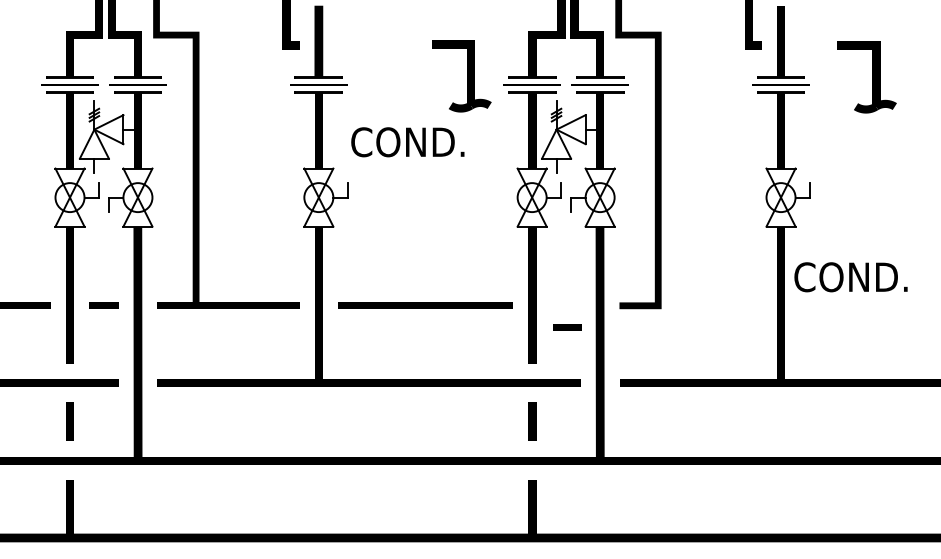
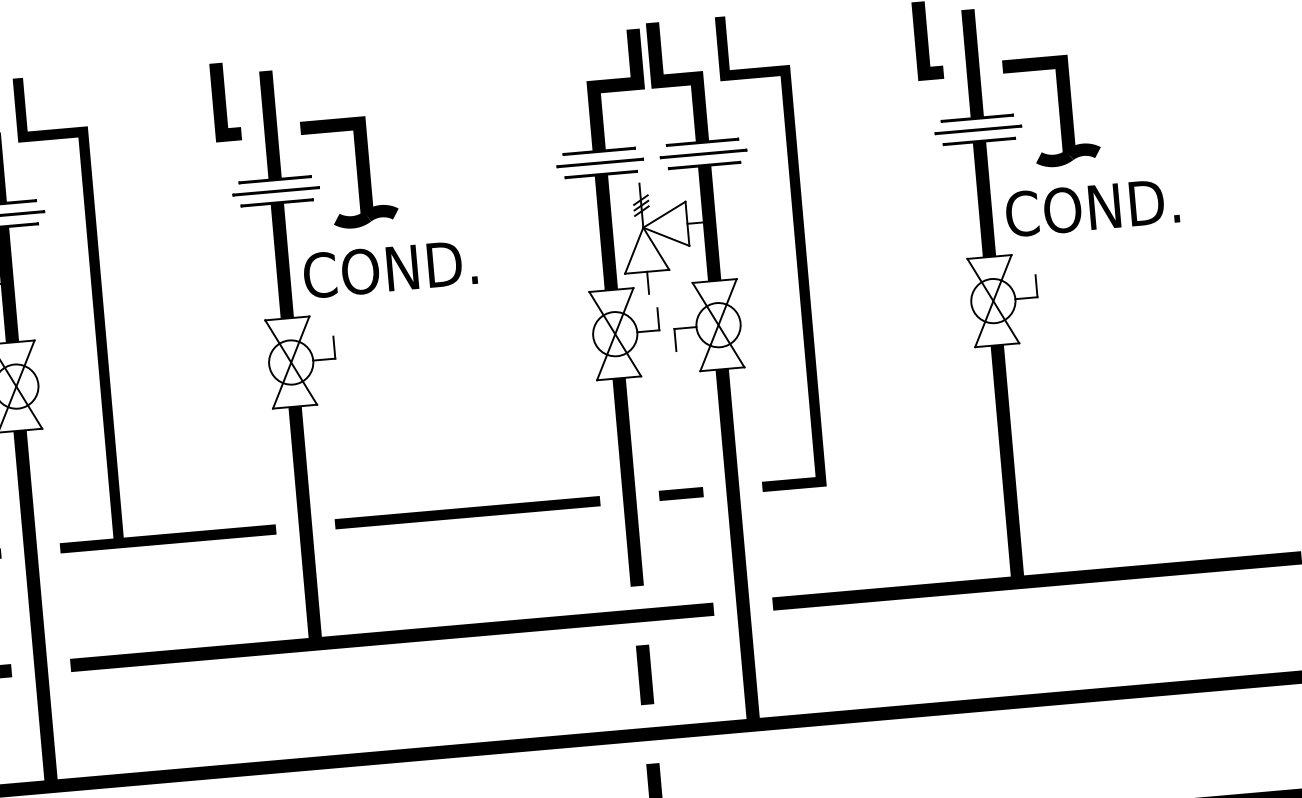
part: (461, 76) -> (349, 173), moved
part: (866, 77) -> (1051, 112), moved
text: (407, 142) -> (389, 269), moved
text: (850, 277) -> (1091, 208), moved
line: (567, 327) -> (681, 493), moved

